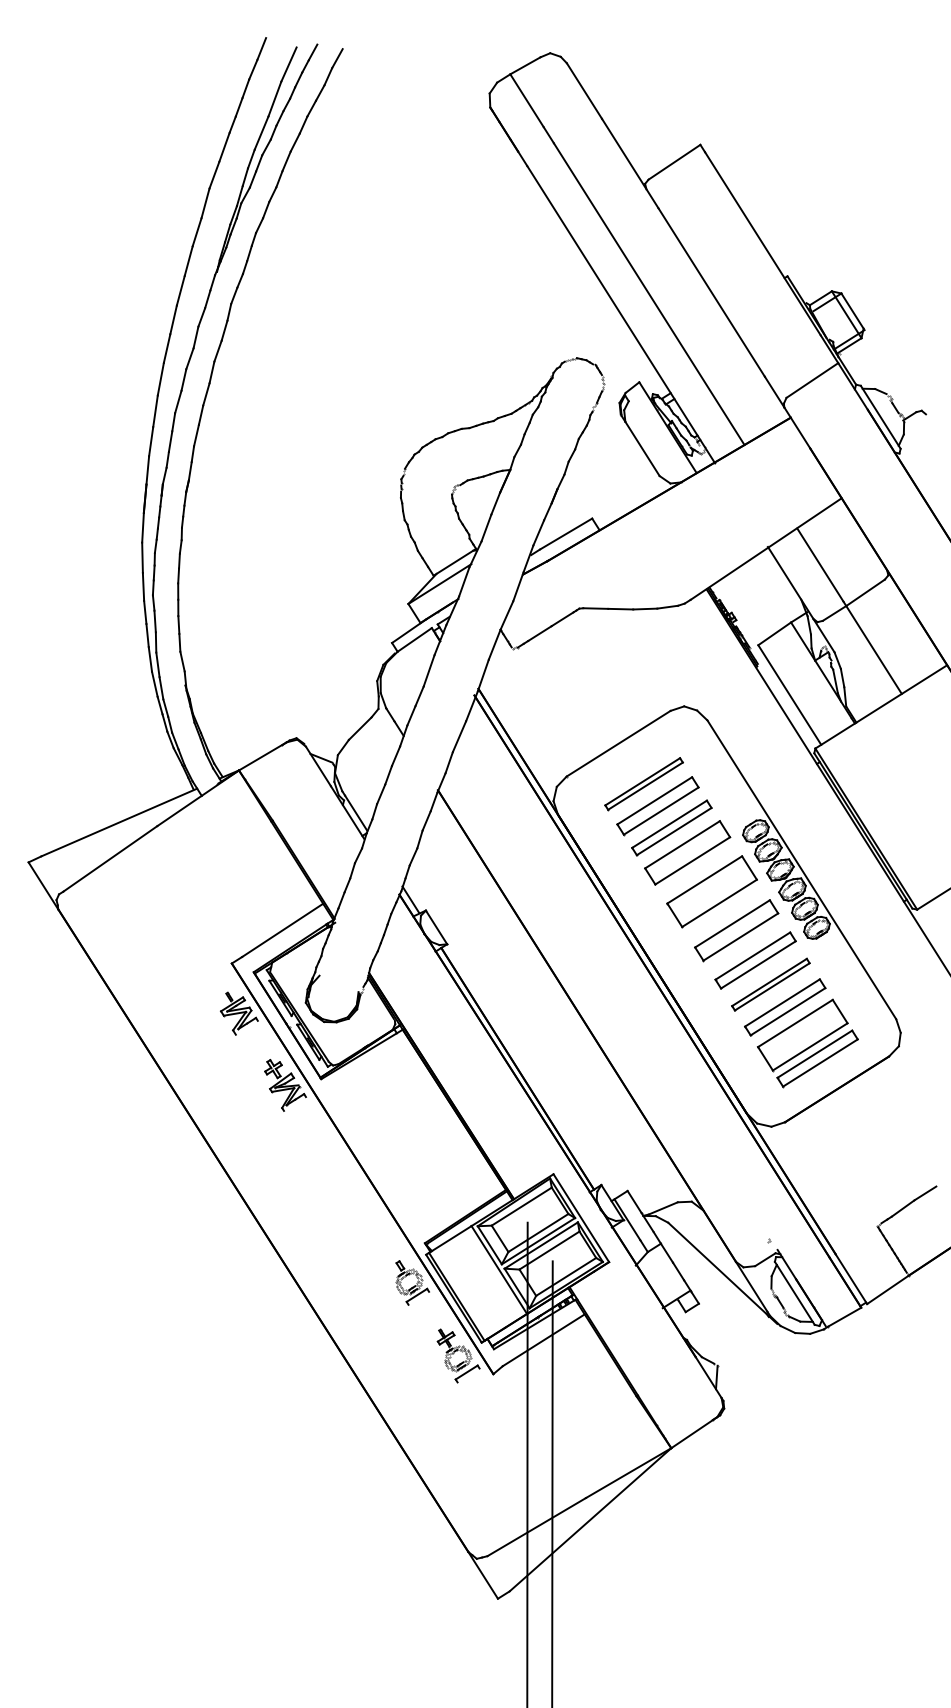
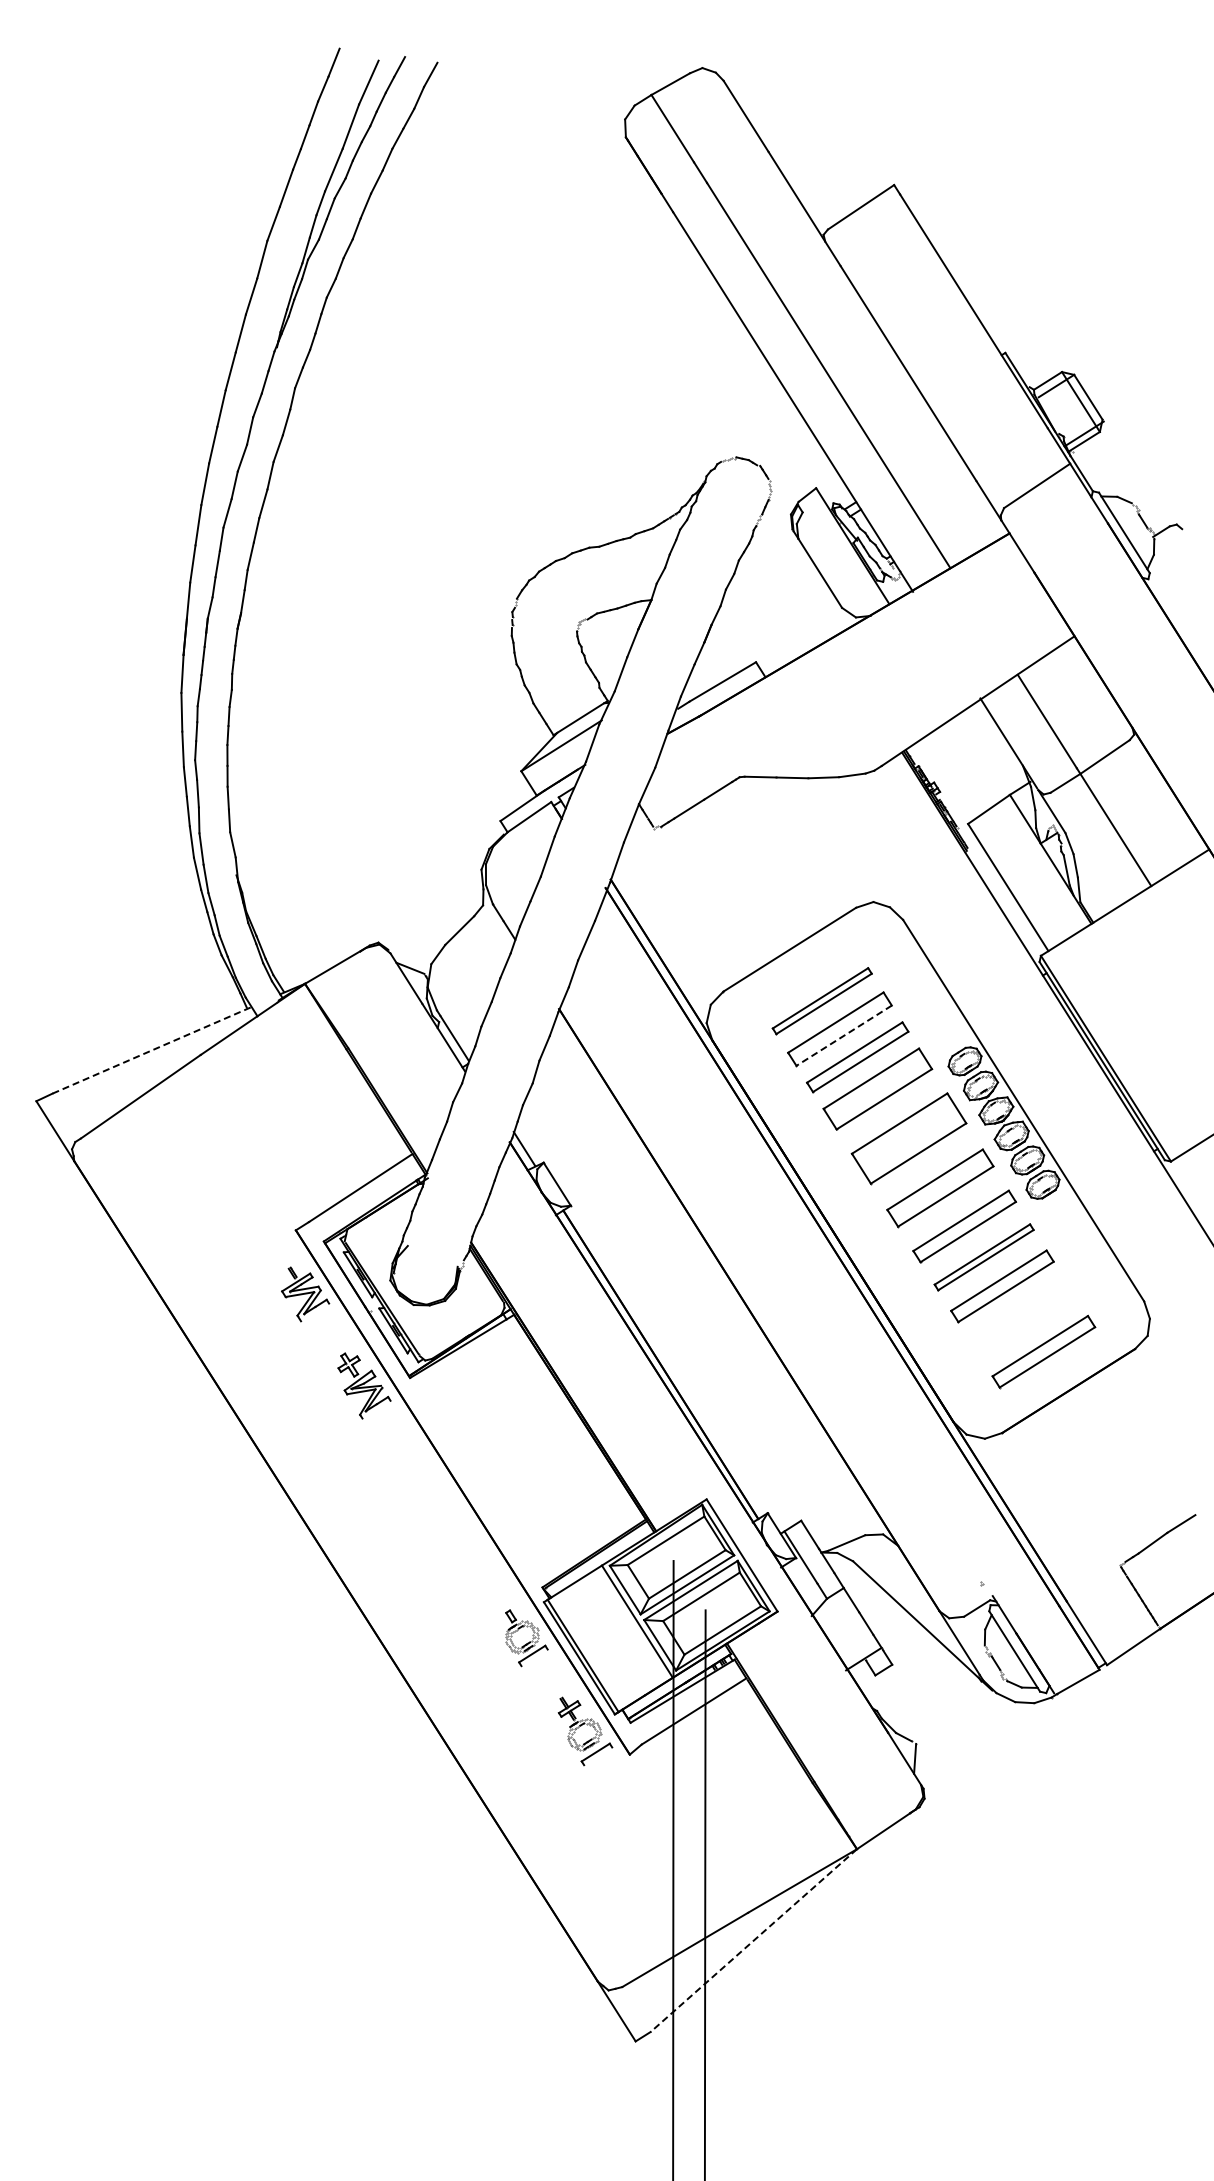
line: (660, 810) -> (843, 1035), solid -> dashed
line: (119, 822) -> (152, 1050), solid -> dashed
part: (802, 1034) -> (1024, 1321), removed
line: (590, 1519) -> (753, 1940), solid -> dashed

